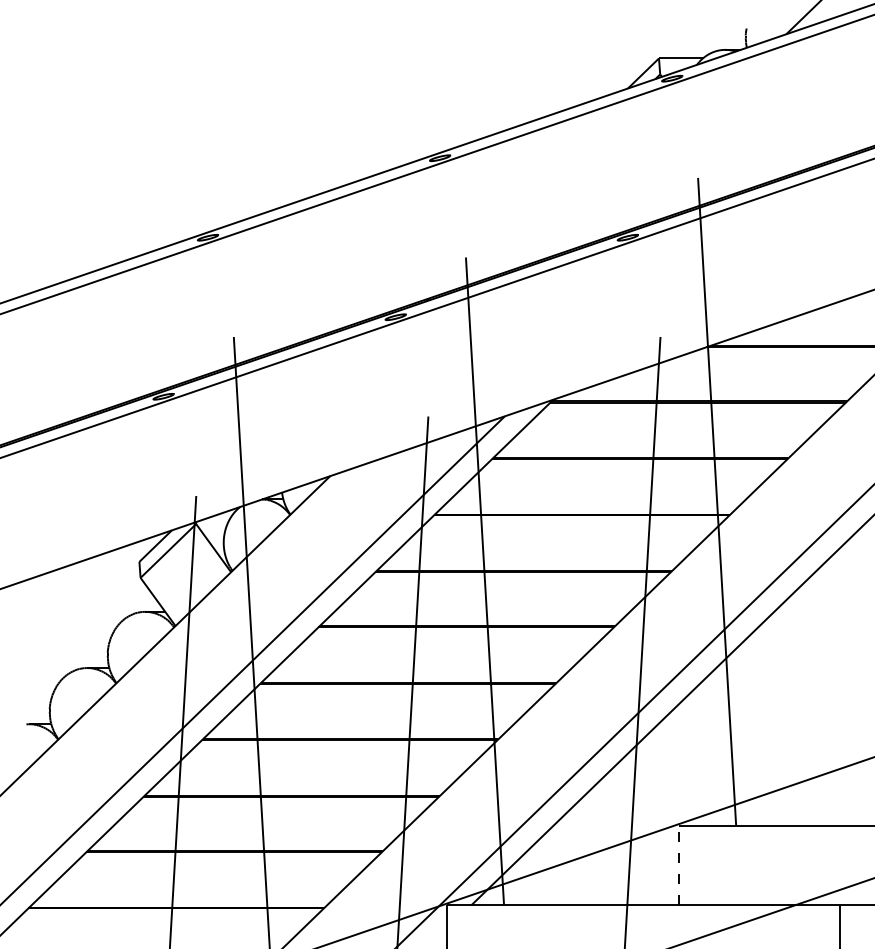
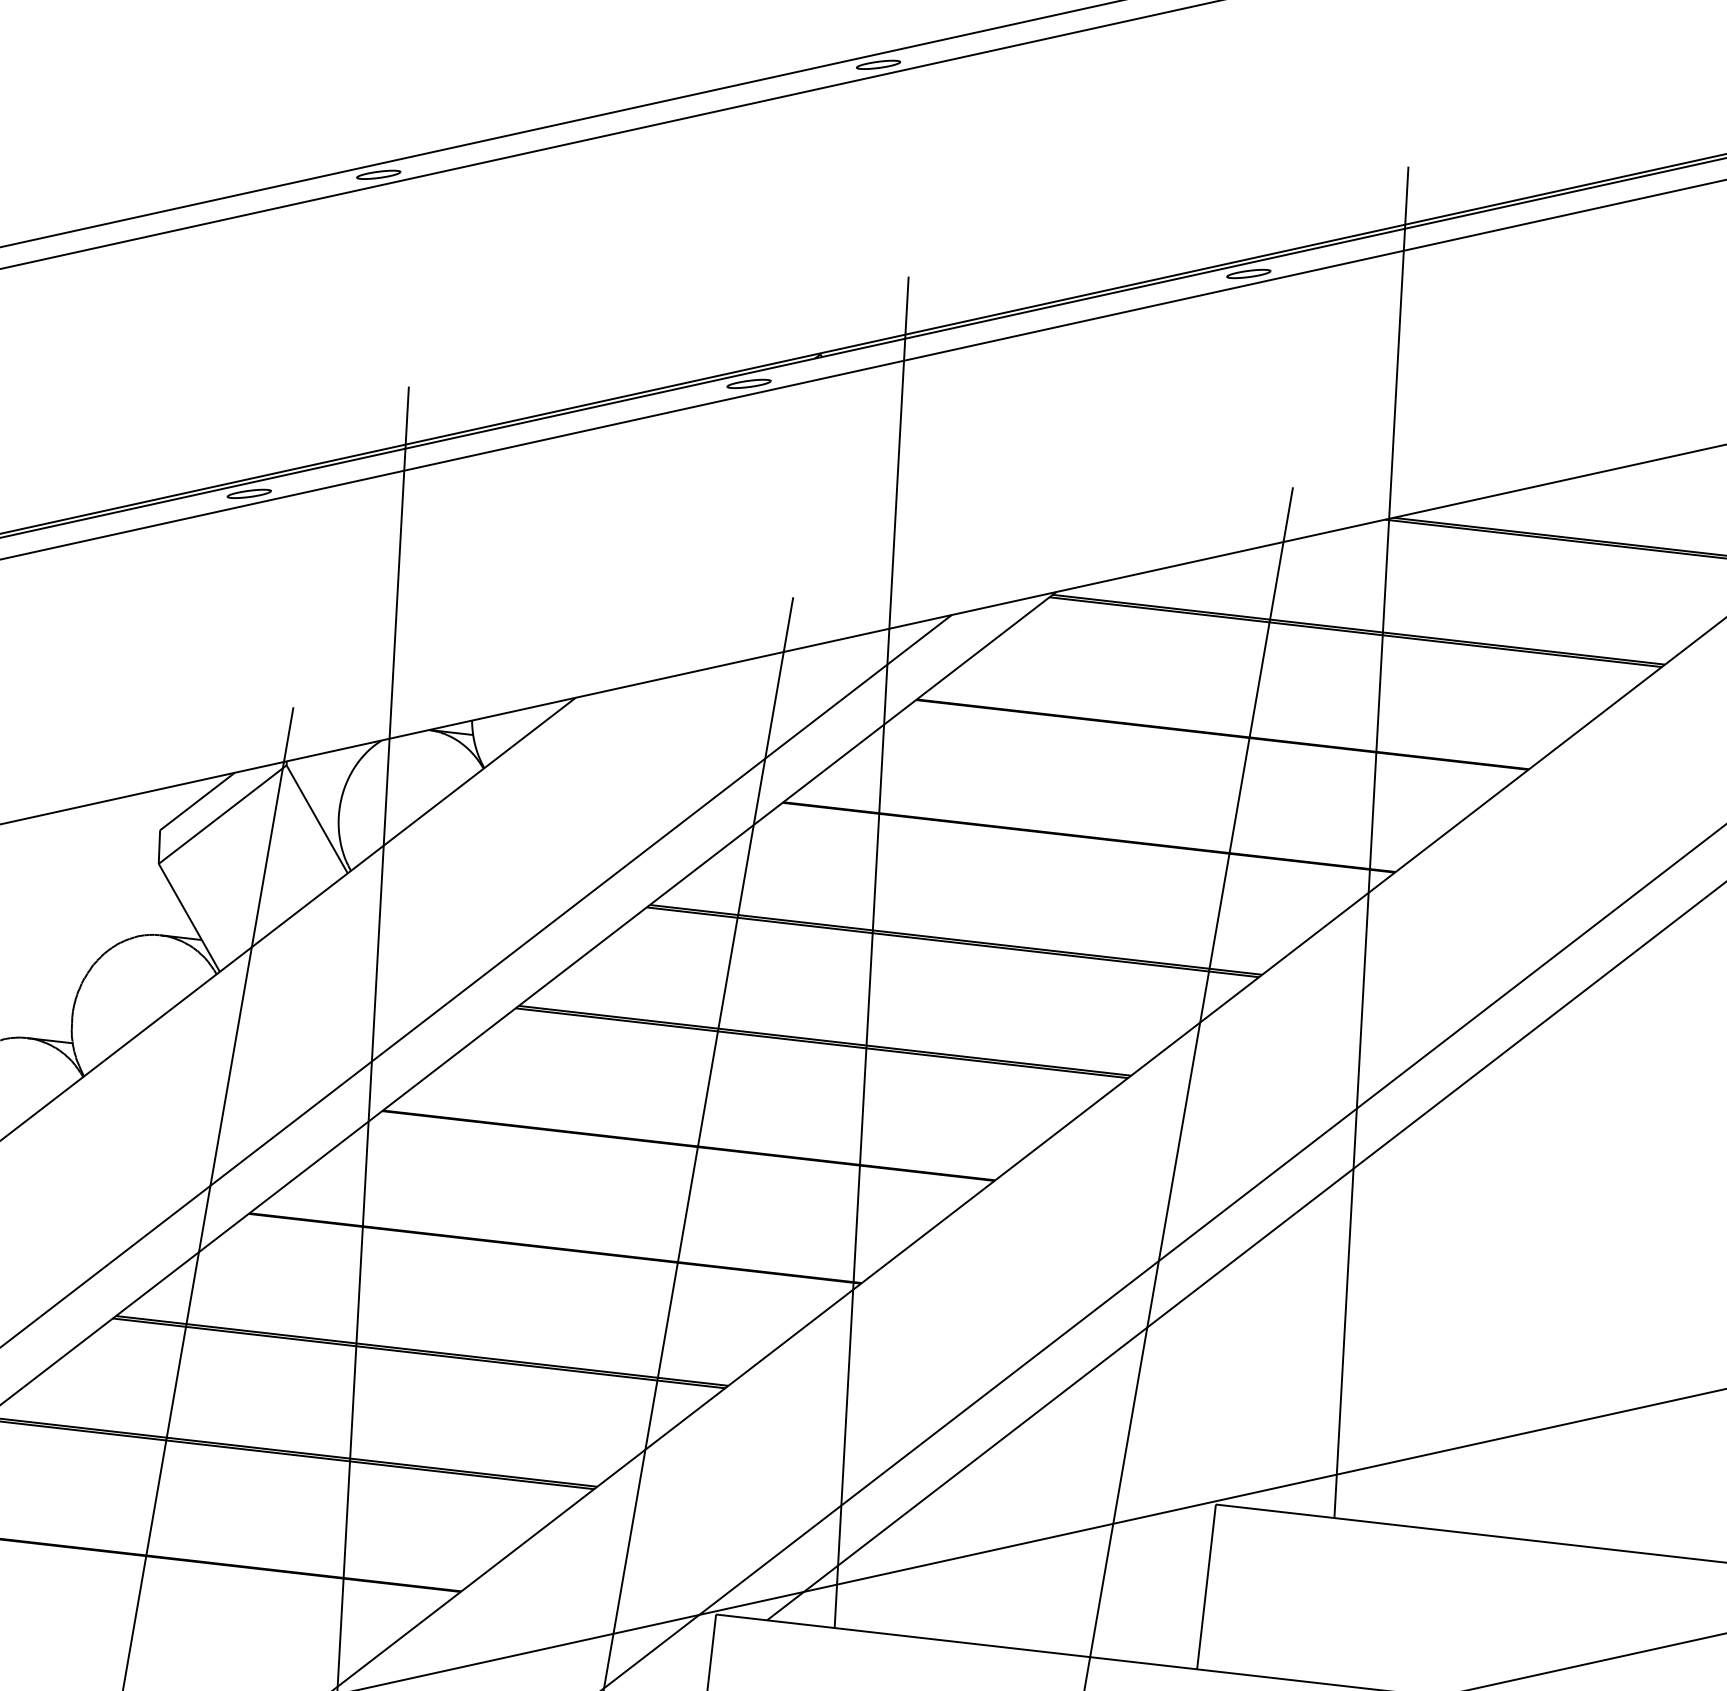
line: (678, 865) -> (1205, 1586), dashed -> solid

